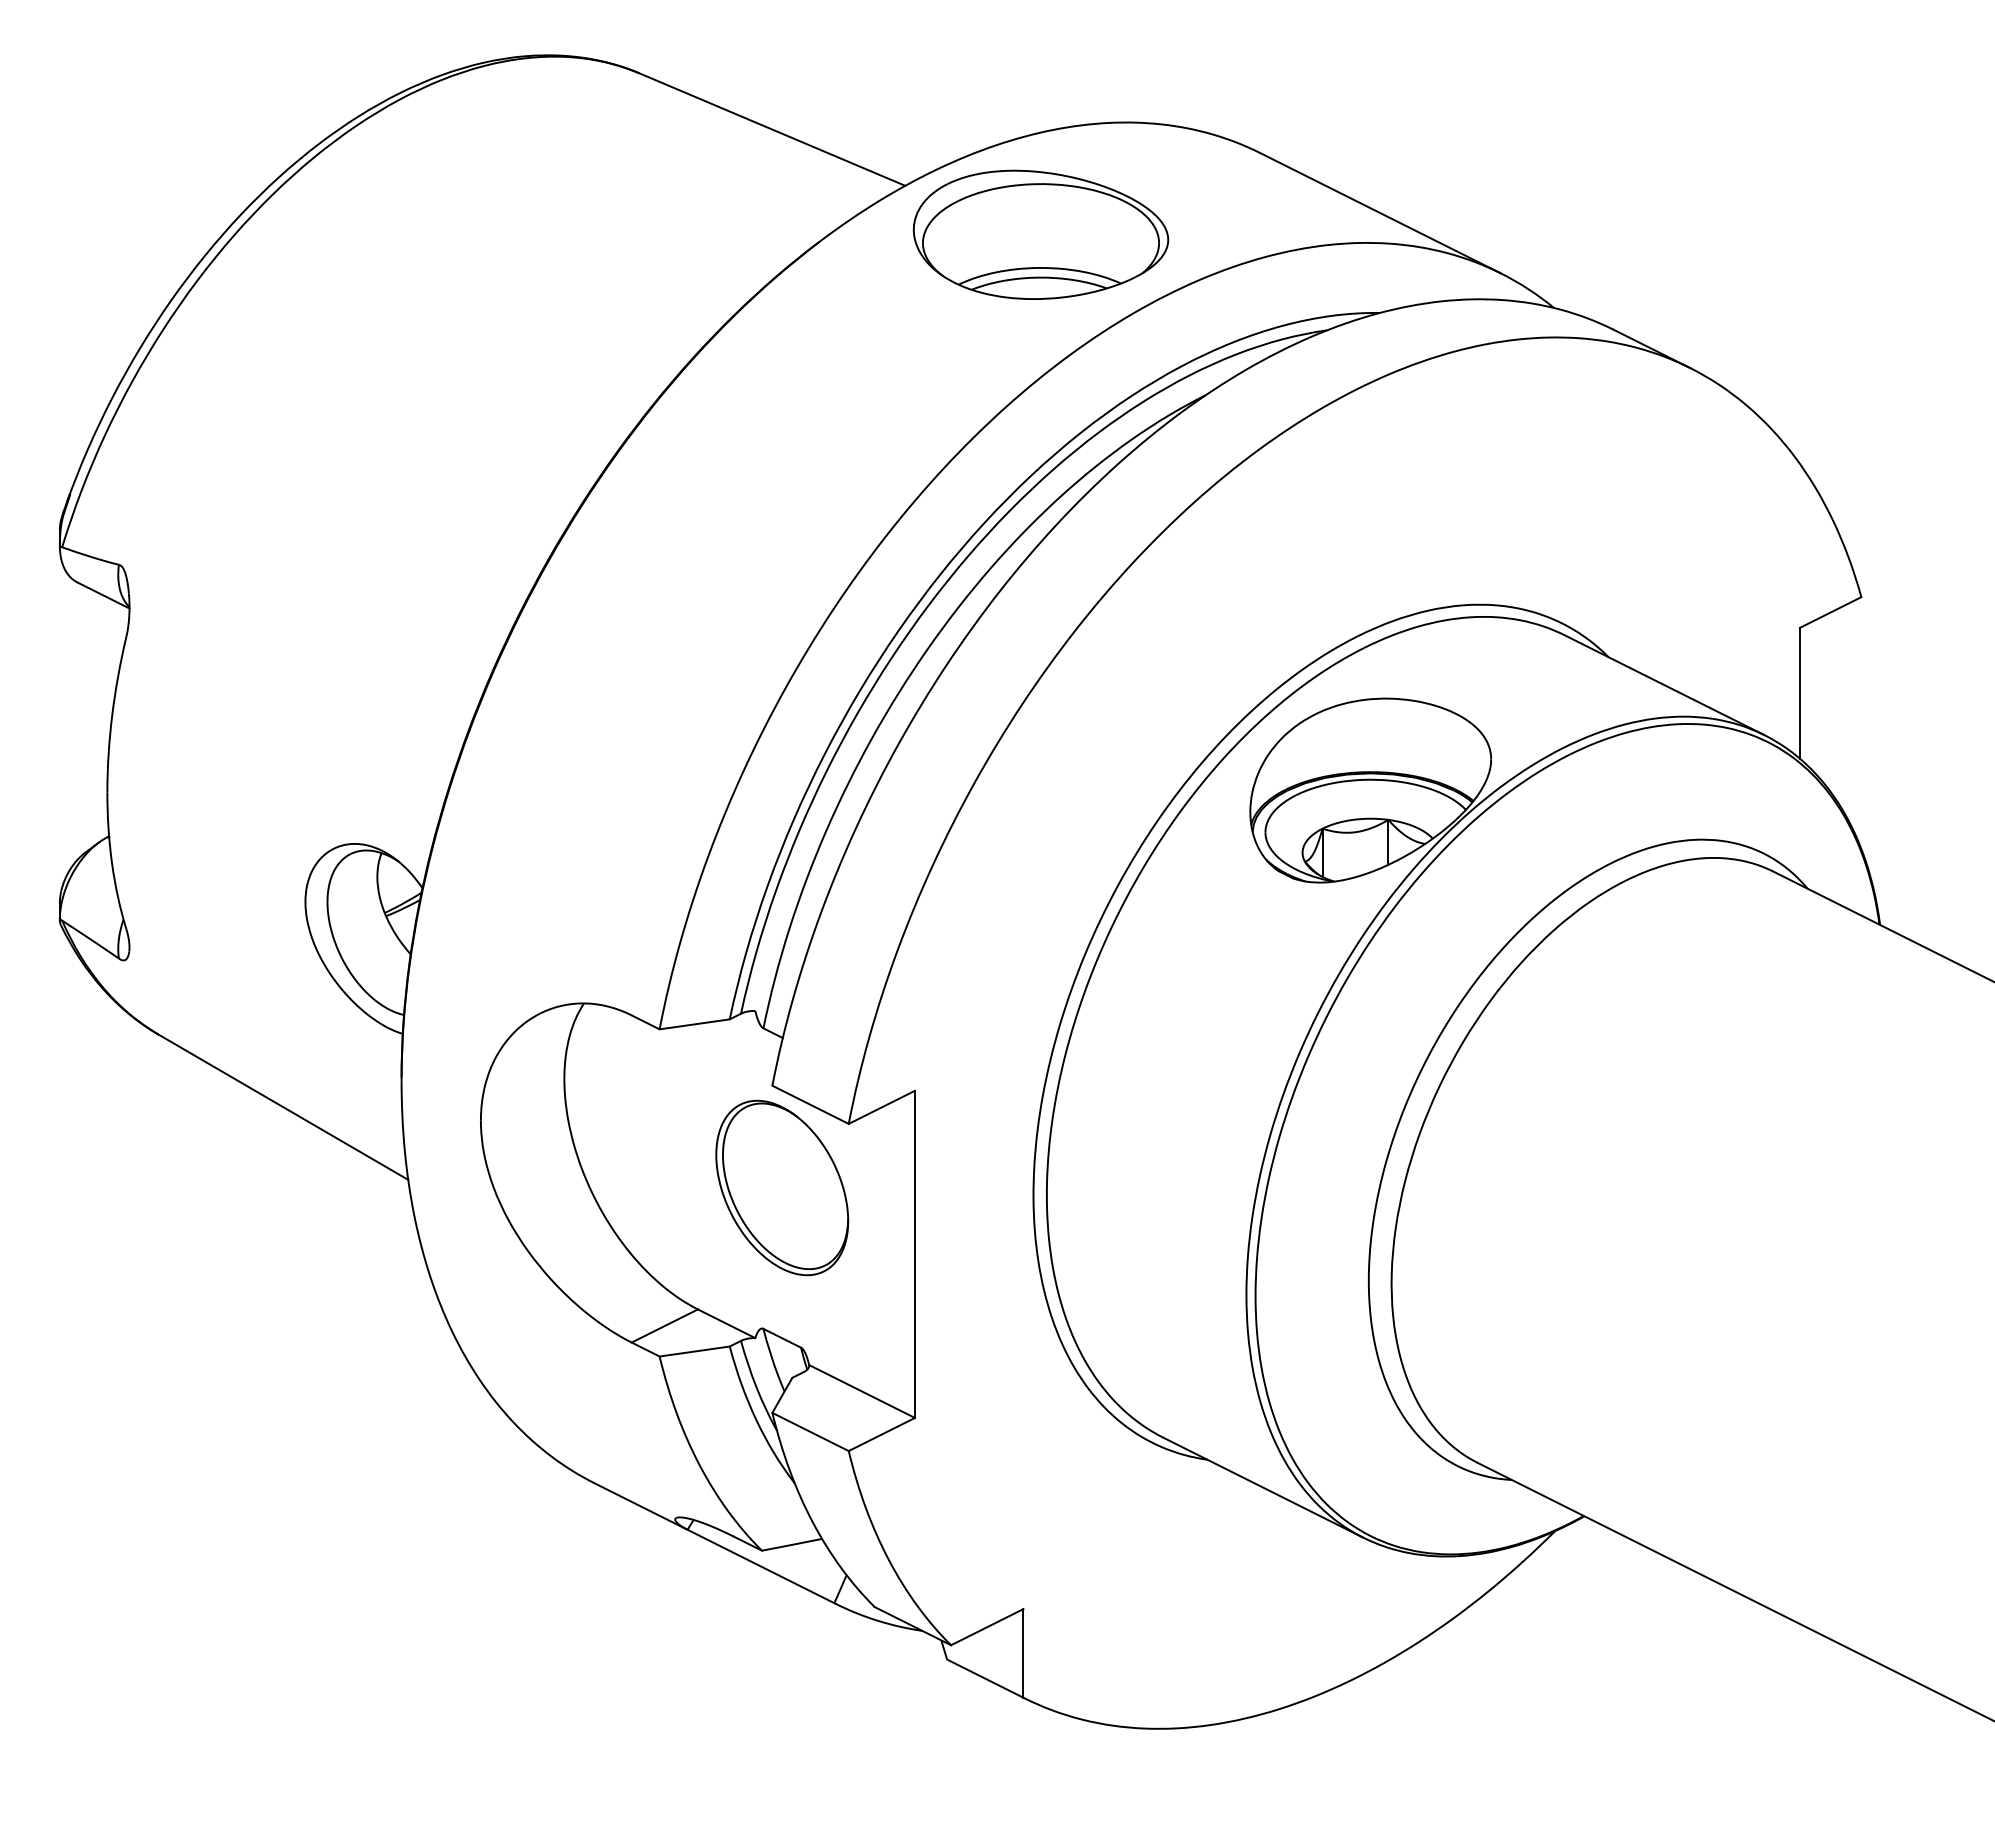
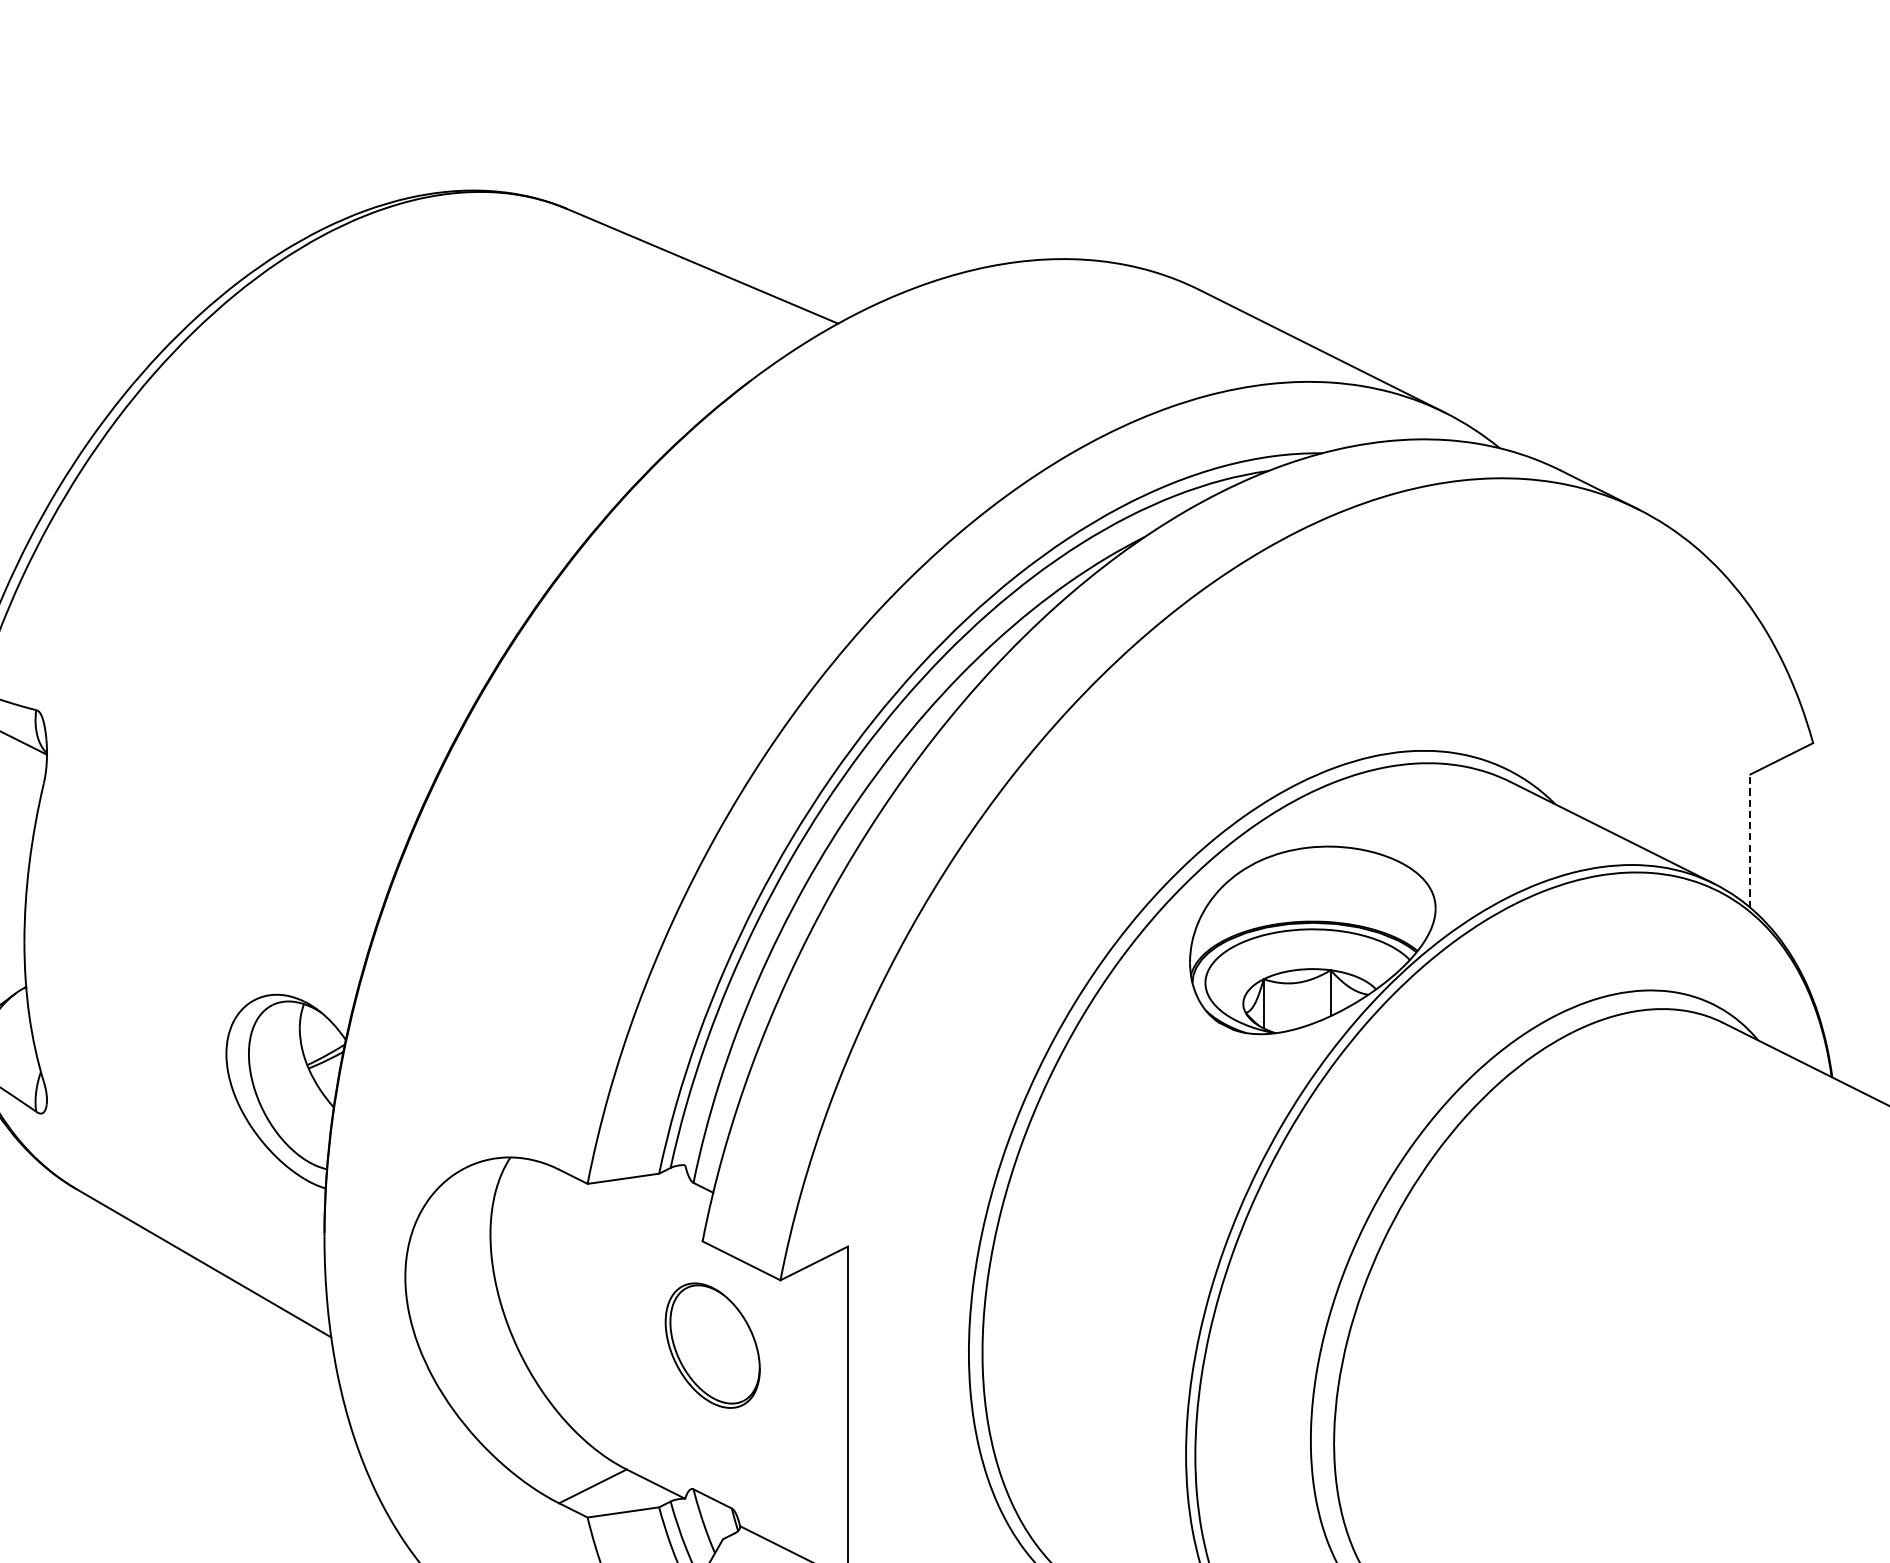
part: (1040, 234) -> (976, 373), removed
line: (1799, 692) -> (1750, 840), solid -> dashed
part: (782, 1187) -> (712, 1345), size x0.7

